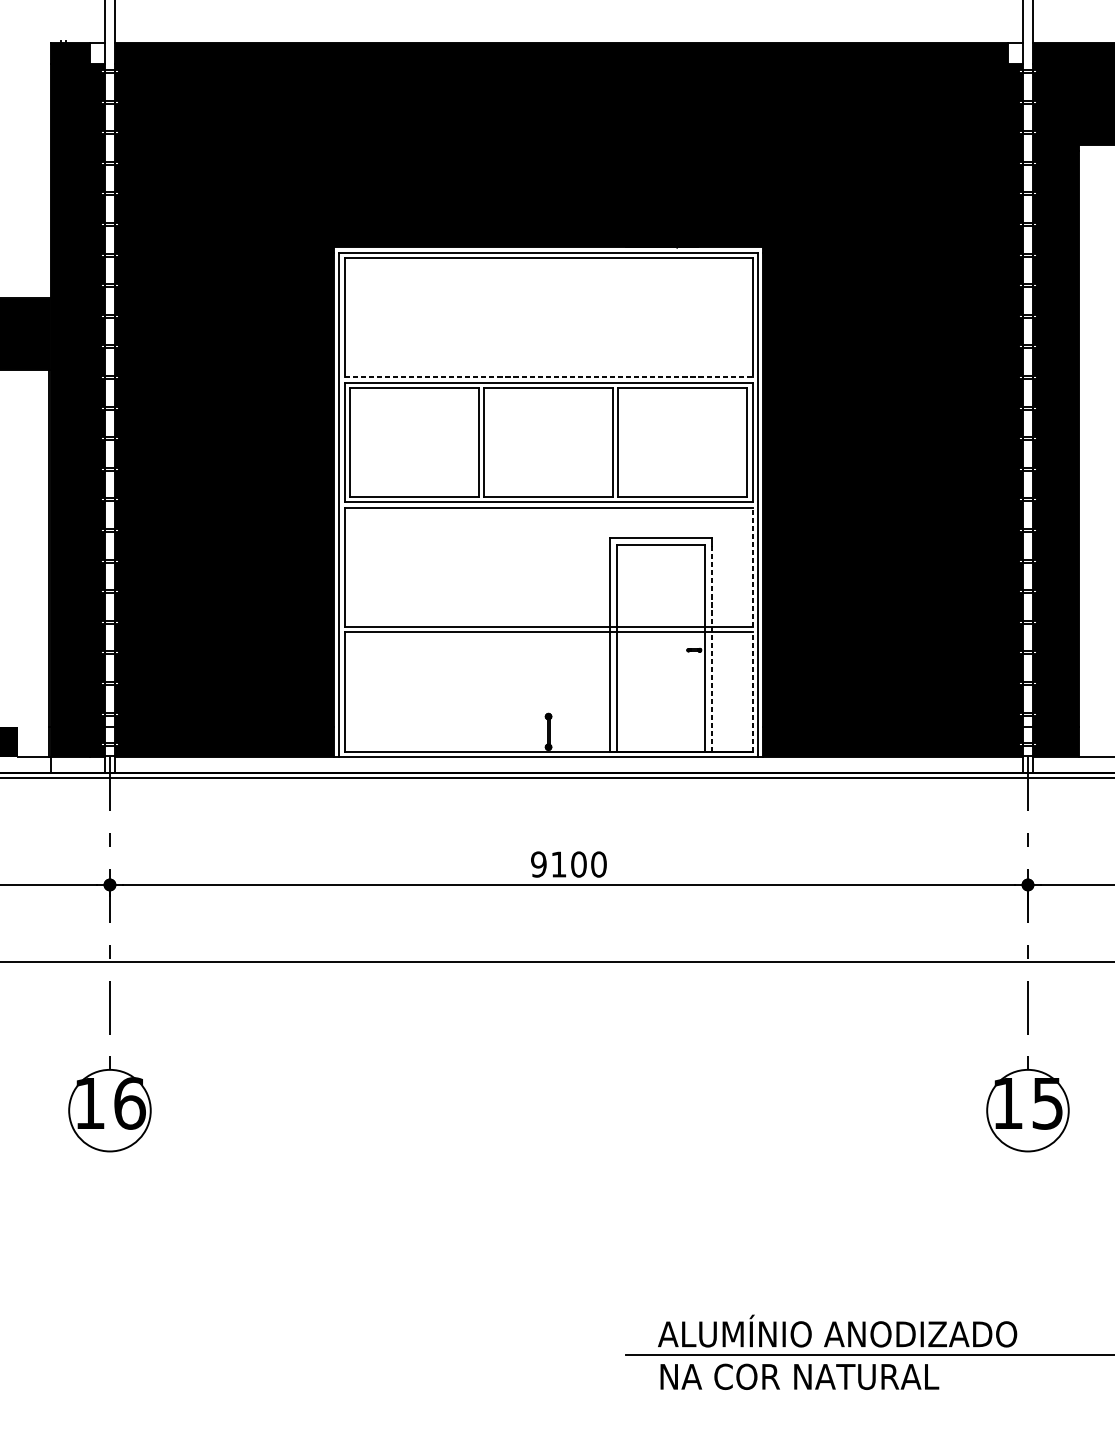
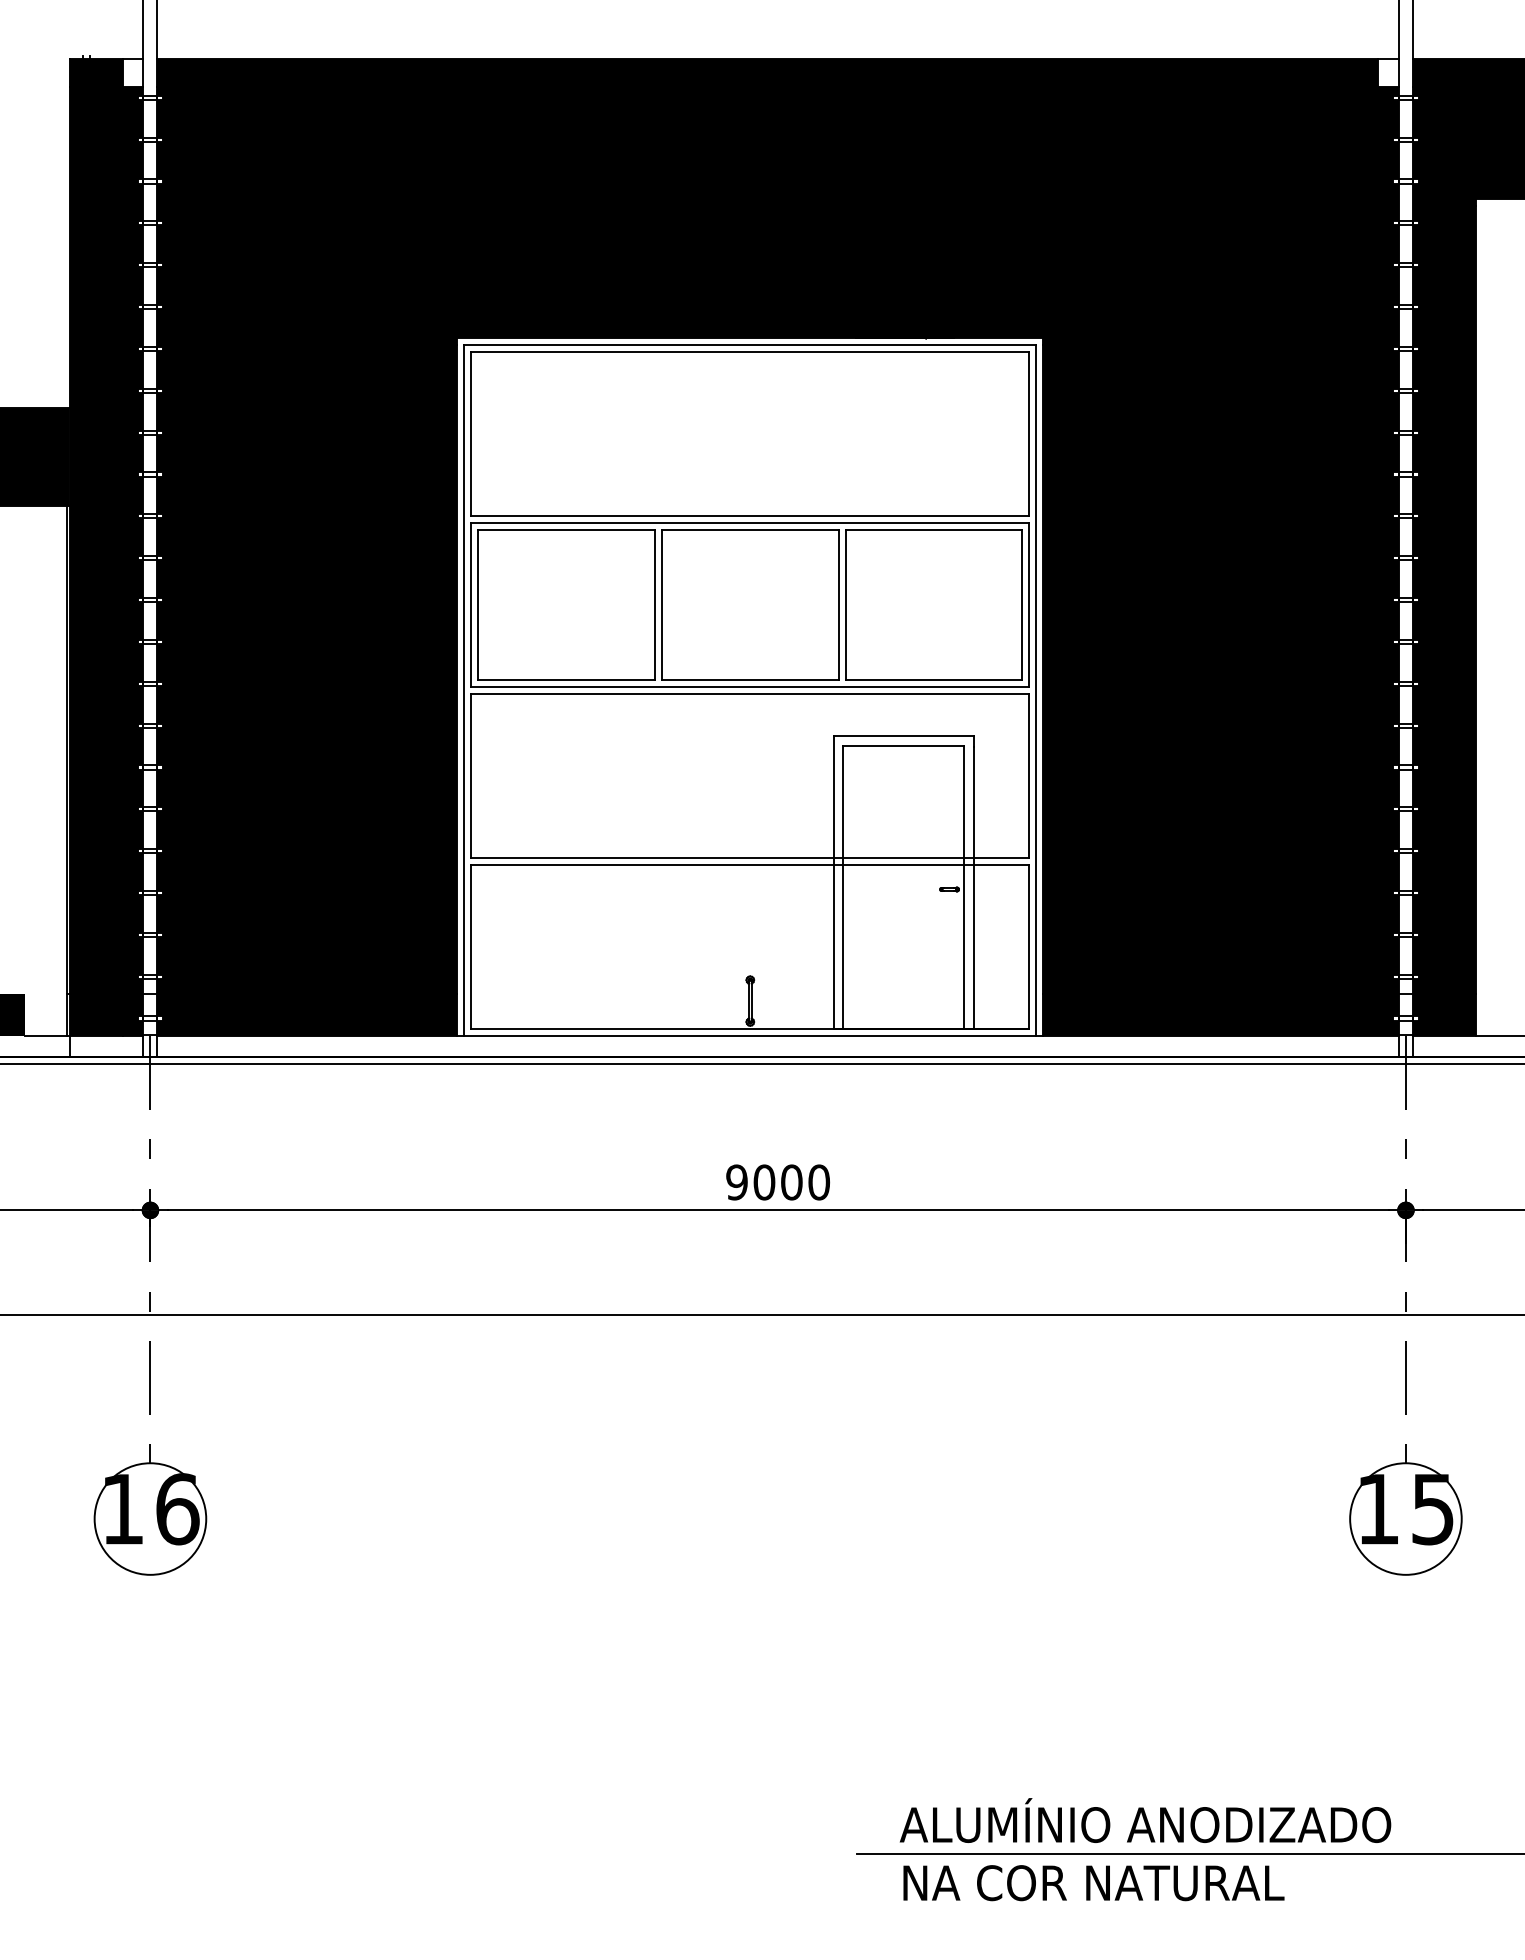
line: (548, 377) -> (750, 516), dashed -> solid
line: (752, 567) -> (1029, 776), dashed -> solid
line: (711, 649) -> (973, 888), dashed -> solid
line: (752, 692) -> (1029, 947), dashed -> solid
text: (558, 864) -> (764, 1182), 9100 -> 9000

